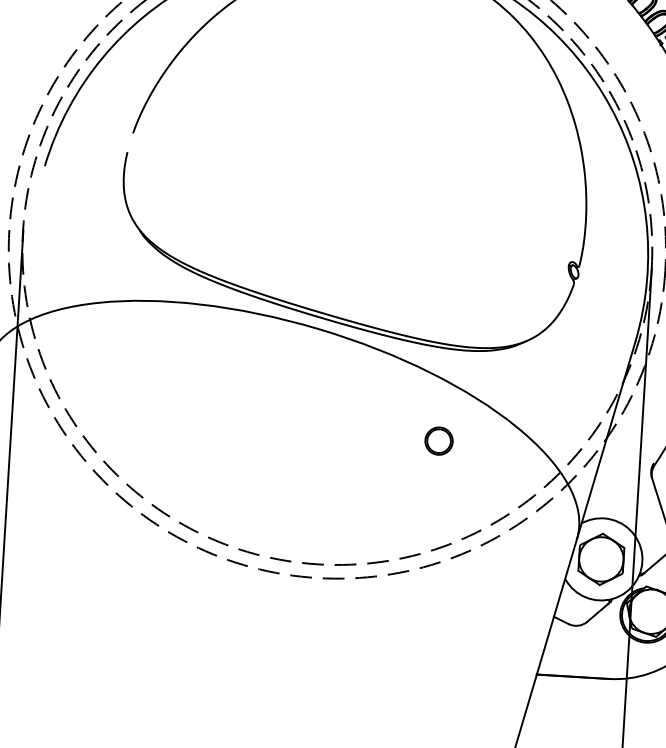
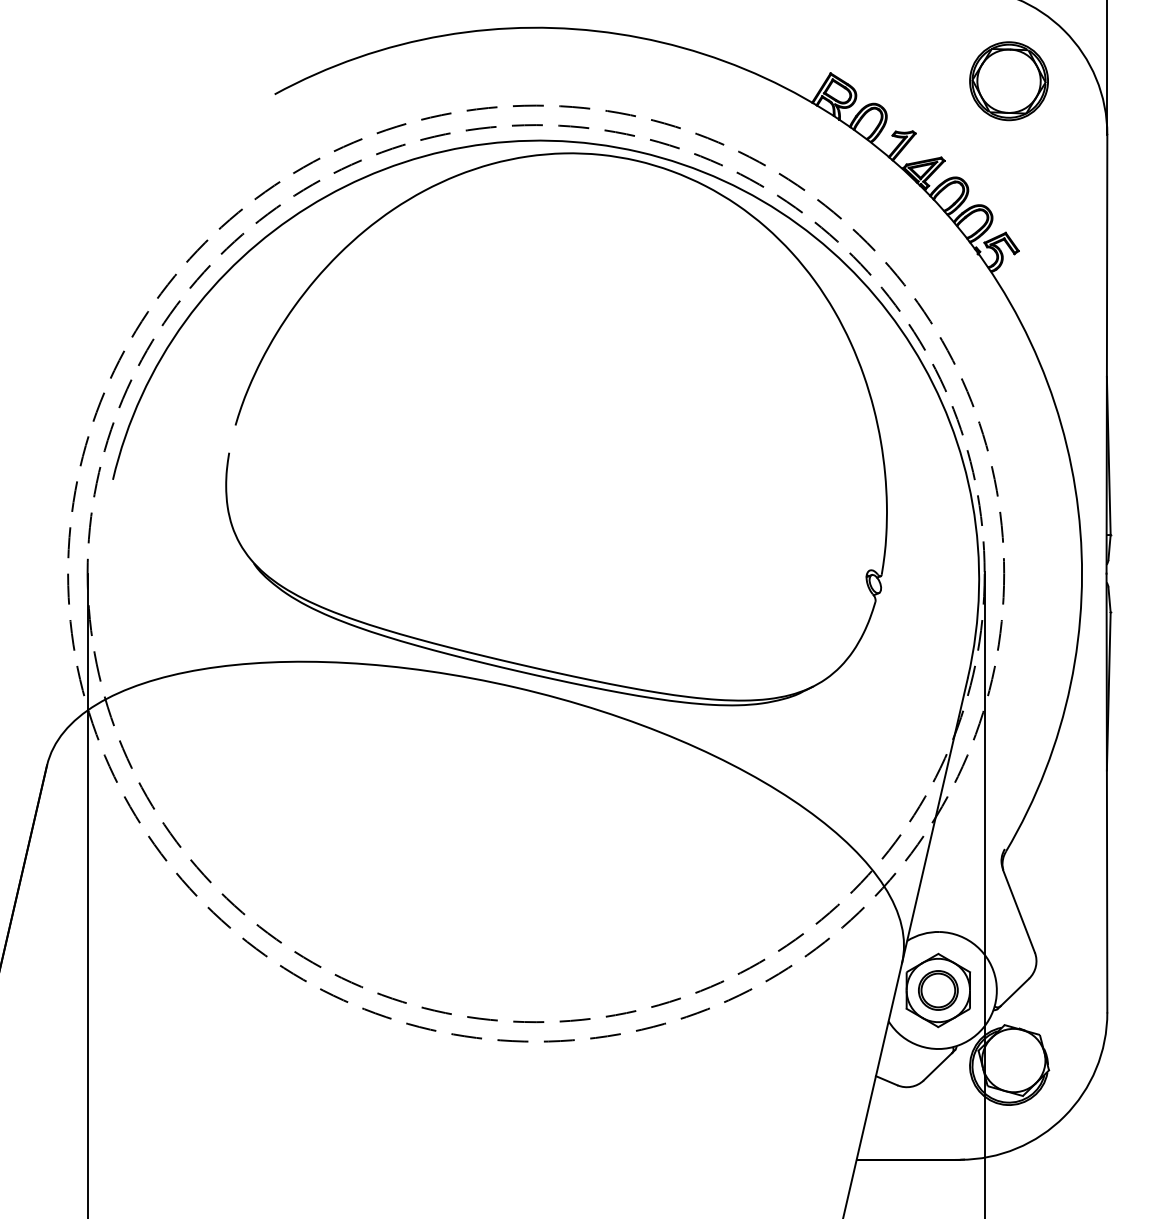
part: (439, 441) -> (938, 990), moved

